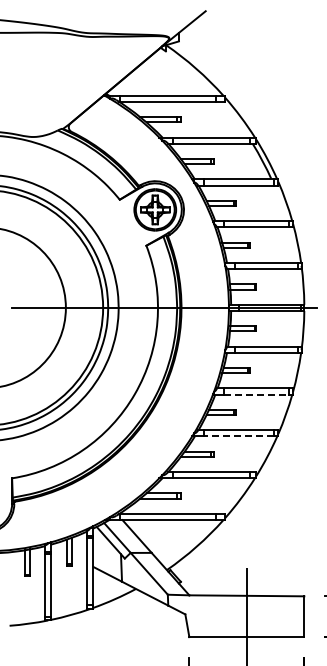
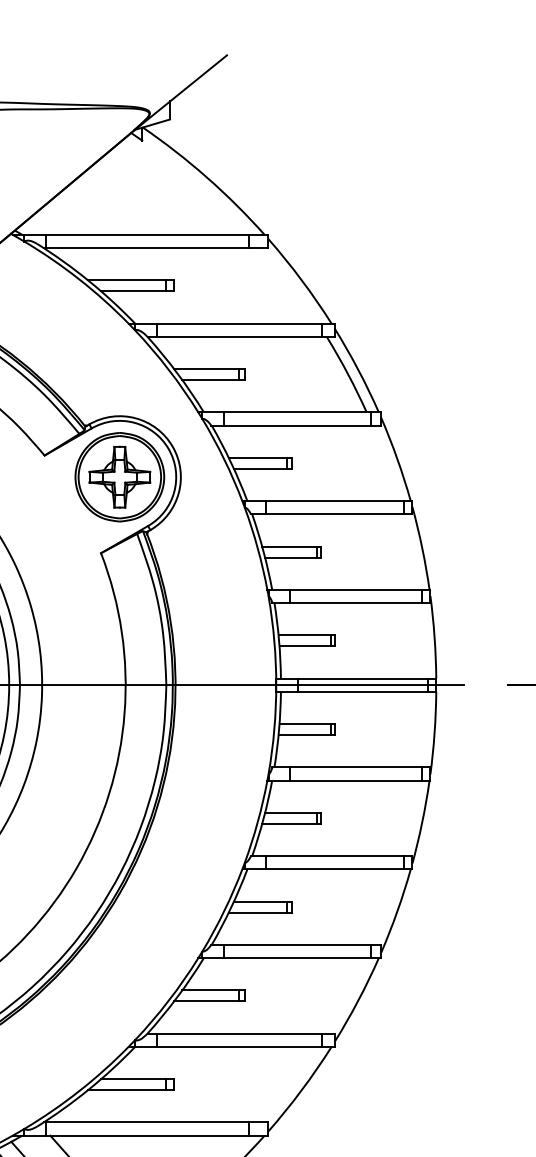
line: (257, 394) -> (336, 869), dashed -> solid
line: (238, 436) -> (296, 958), dashed -> solid

